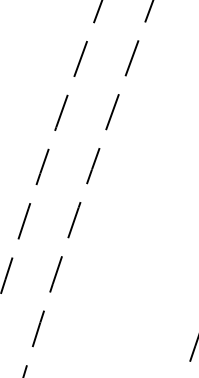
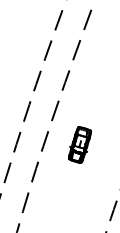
part: (119, 279) -> (80, 144), added

